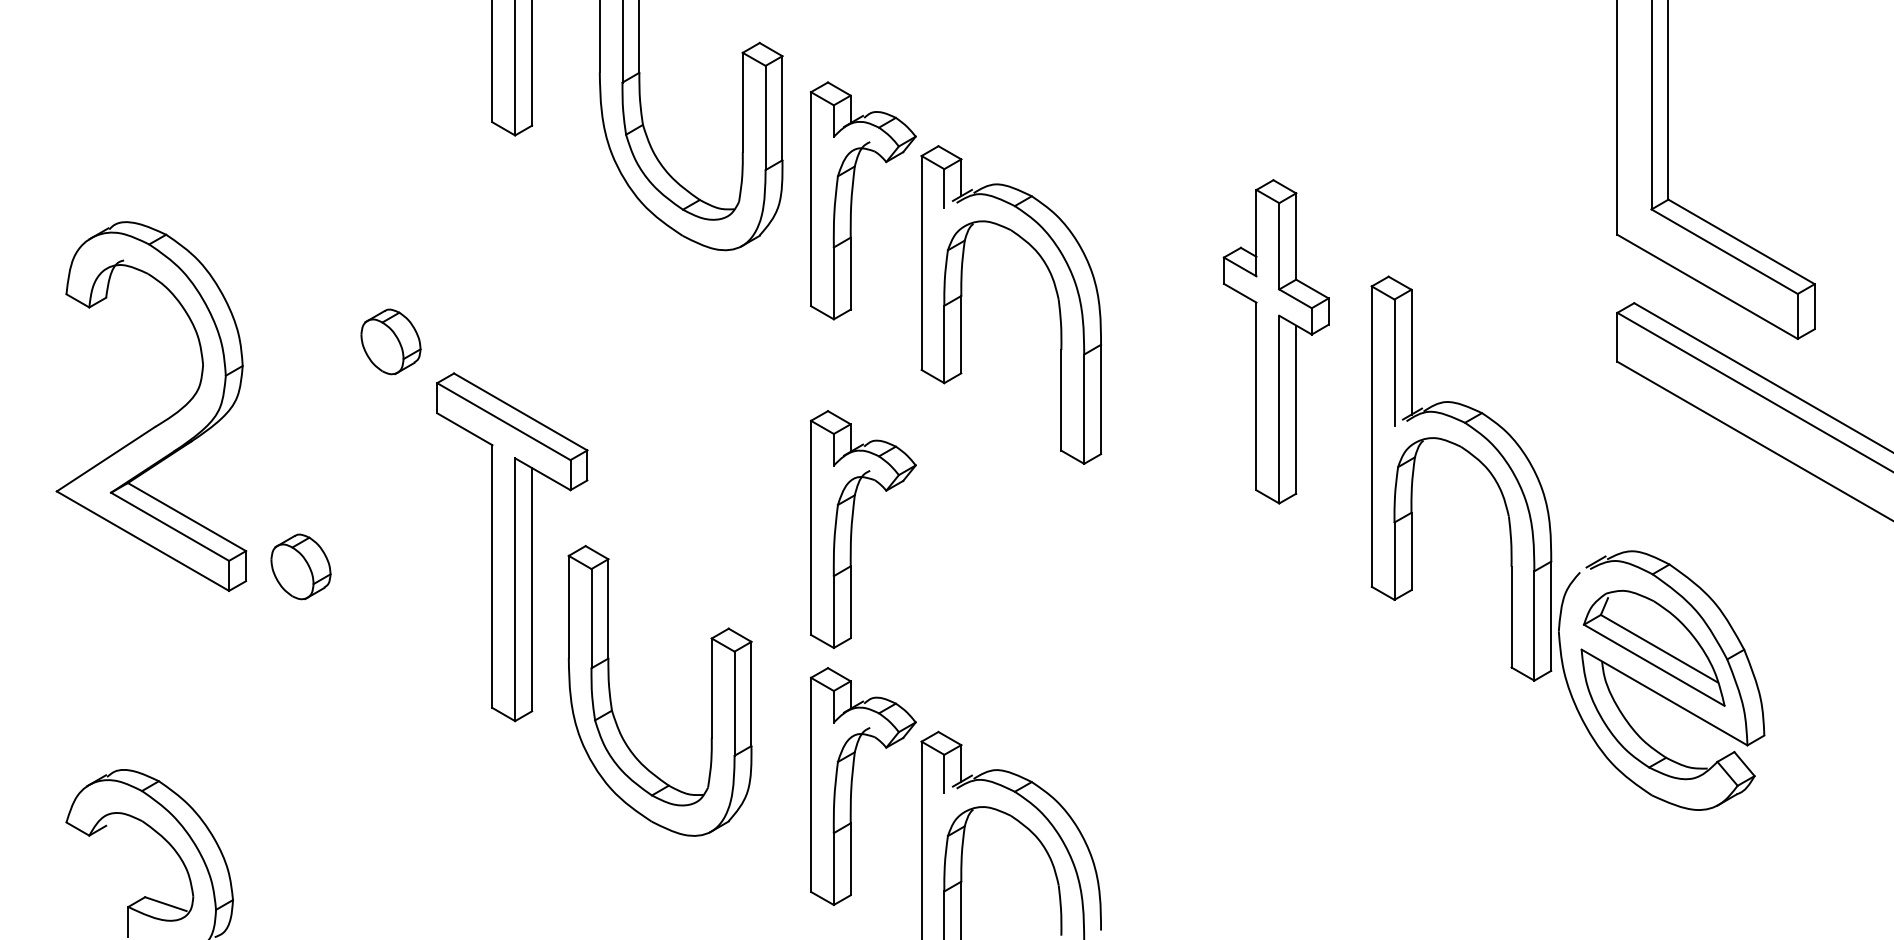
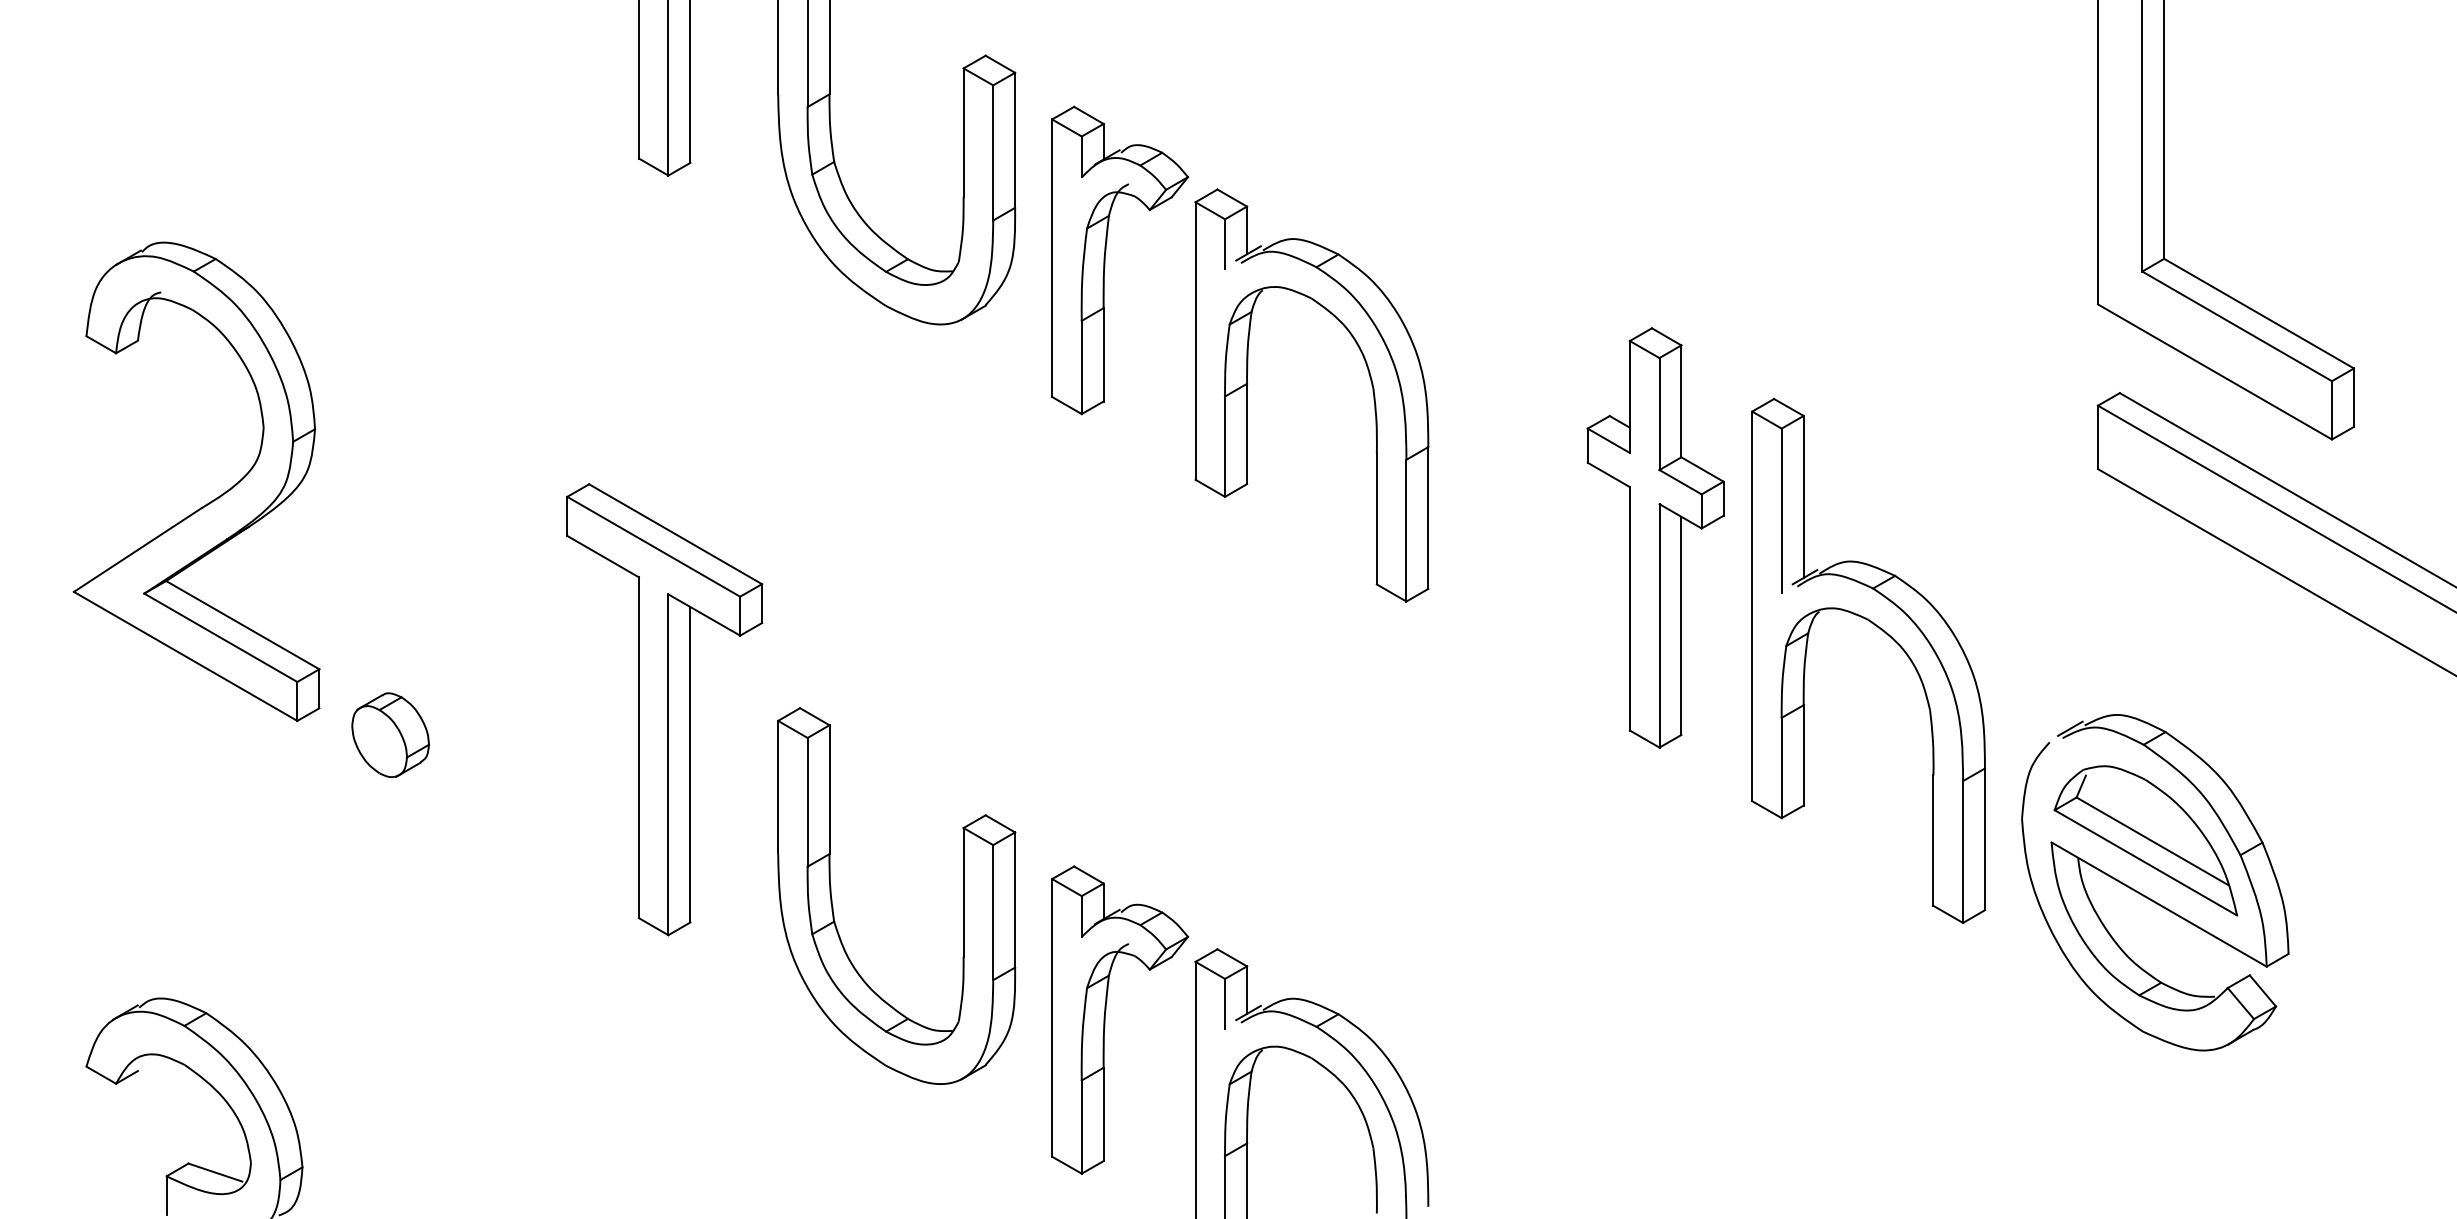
part: (390, 341) -> (506, 442), removed
part: (1275, 341) -> (1654, 537), moved
part: (161, 421) -> (209, 501), moved
part: (1478, 461) -> (1890, 638), moved
part: (852, 529) -> (1105, 686), removed
part: (611, 697) -> (833, 904), moved

